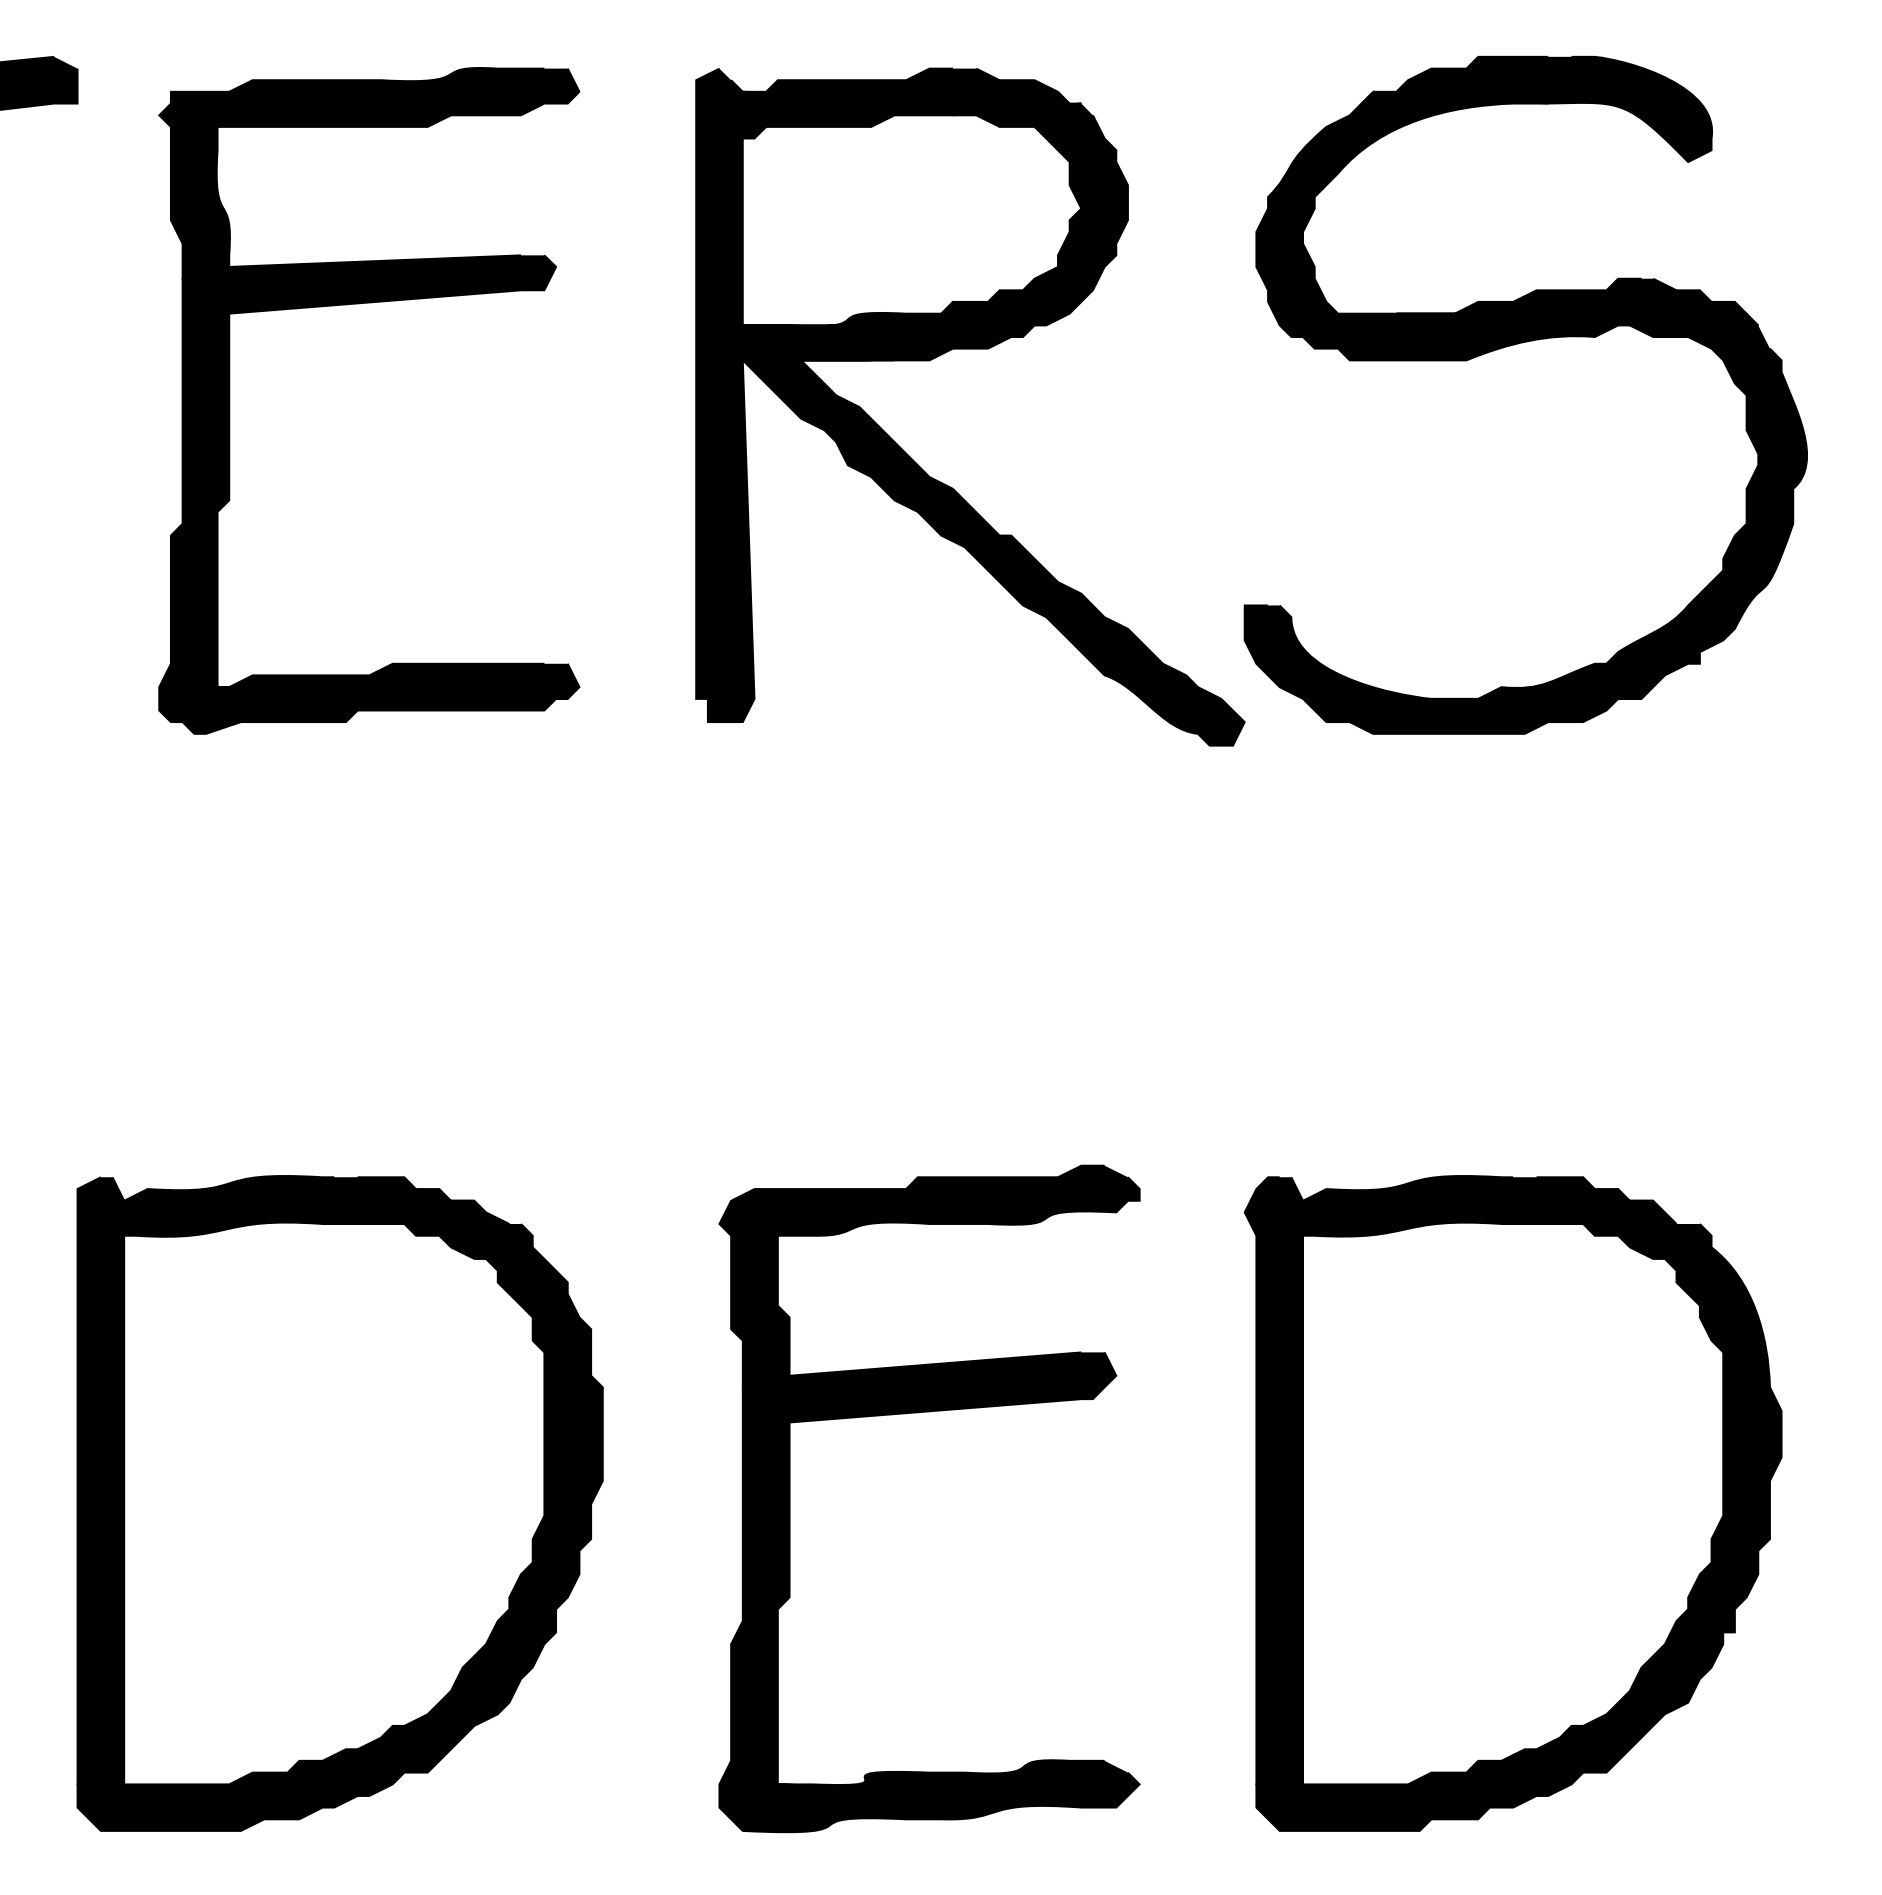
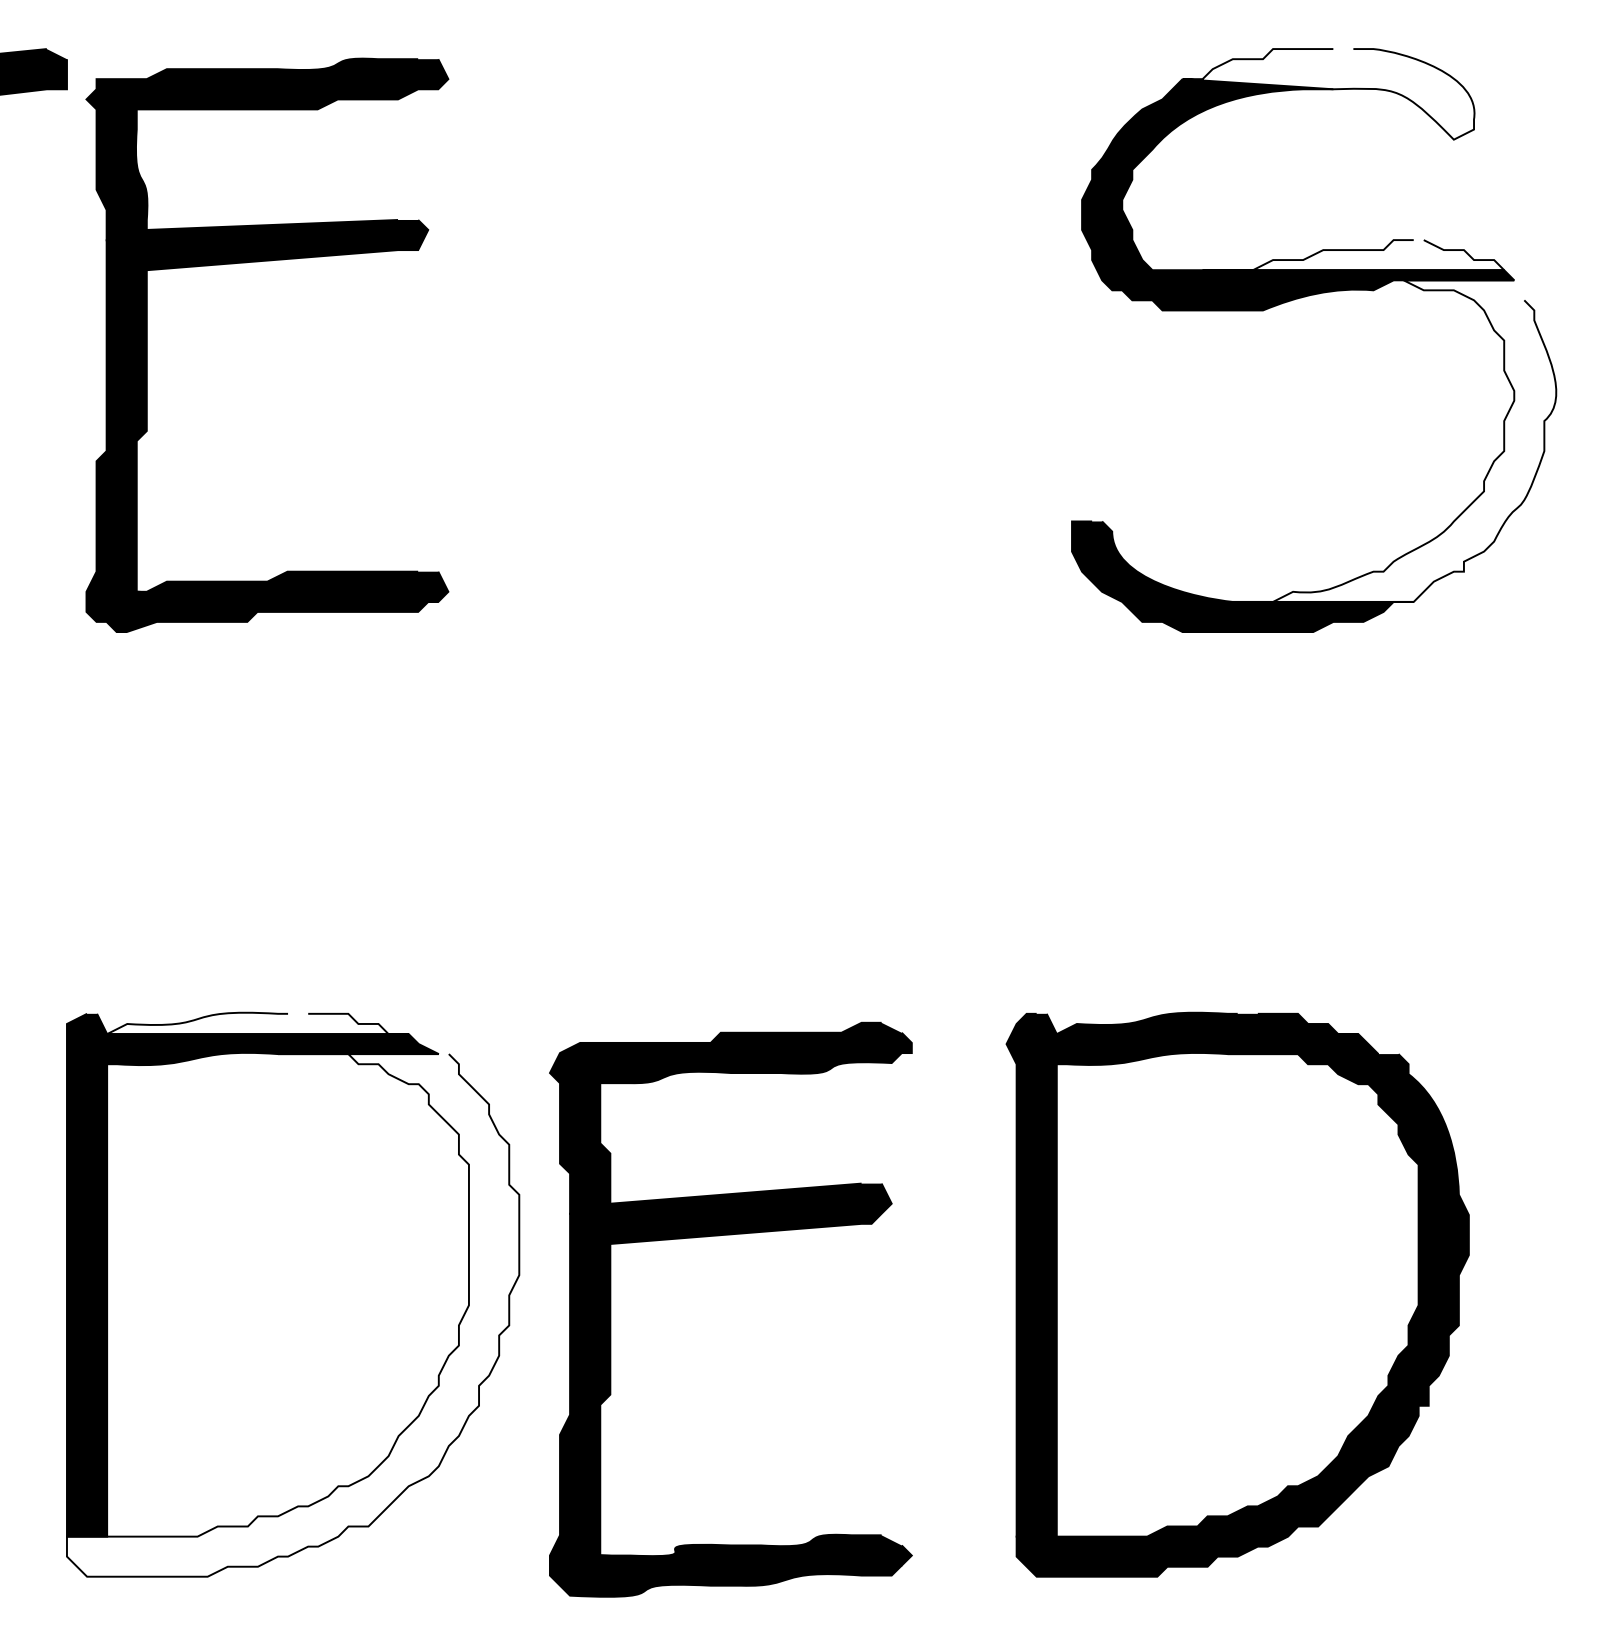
fill: (1542, 109) -> (1328, 94), removed
fill: (1571, 295) -> (1353, 254), removed
part: (360, 304) -> (259, 262), moved
part: (970, 349) -> (835, 301), removed
fill: (1619, 511) -> (1394, 440), removed
fill: (299, 1187) -> (258, 1022), removed
part: (918, 1413) -> (721, 1236), moved
part: (1512, 1503) -> (1237, 1294), moved
fill: (339, 1526) -> (292, 1314), removed

